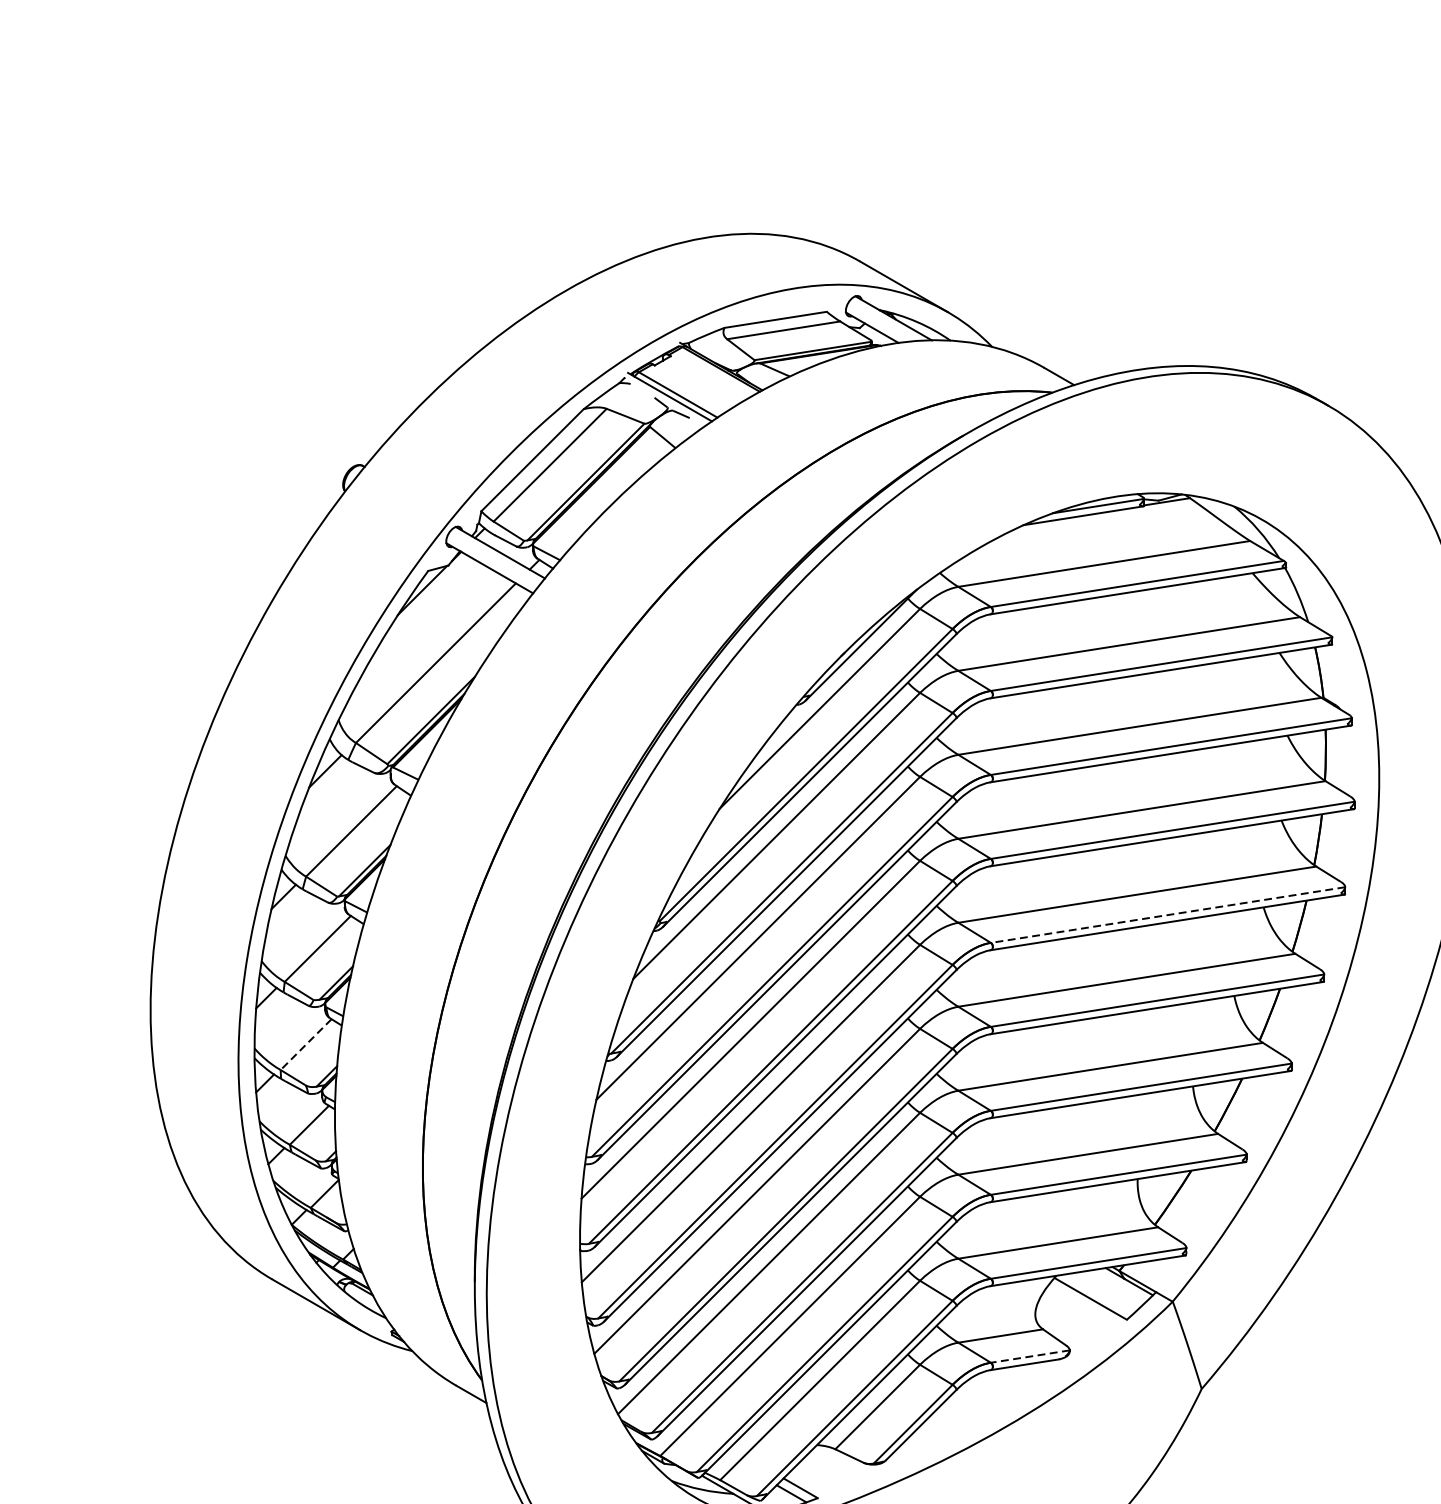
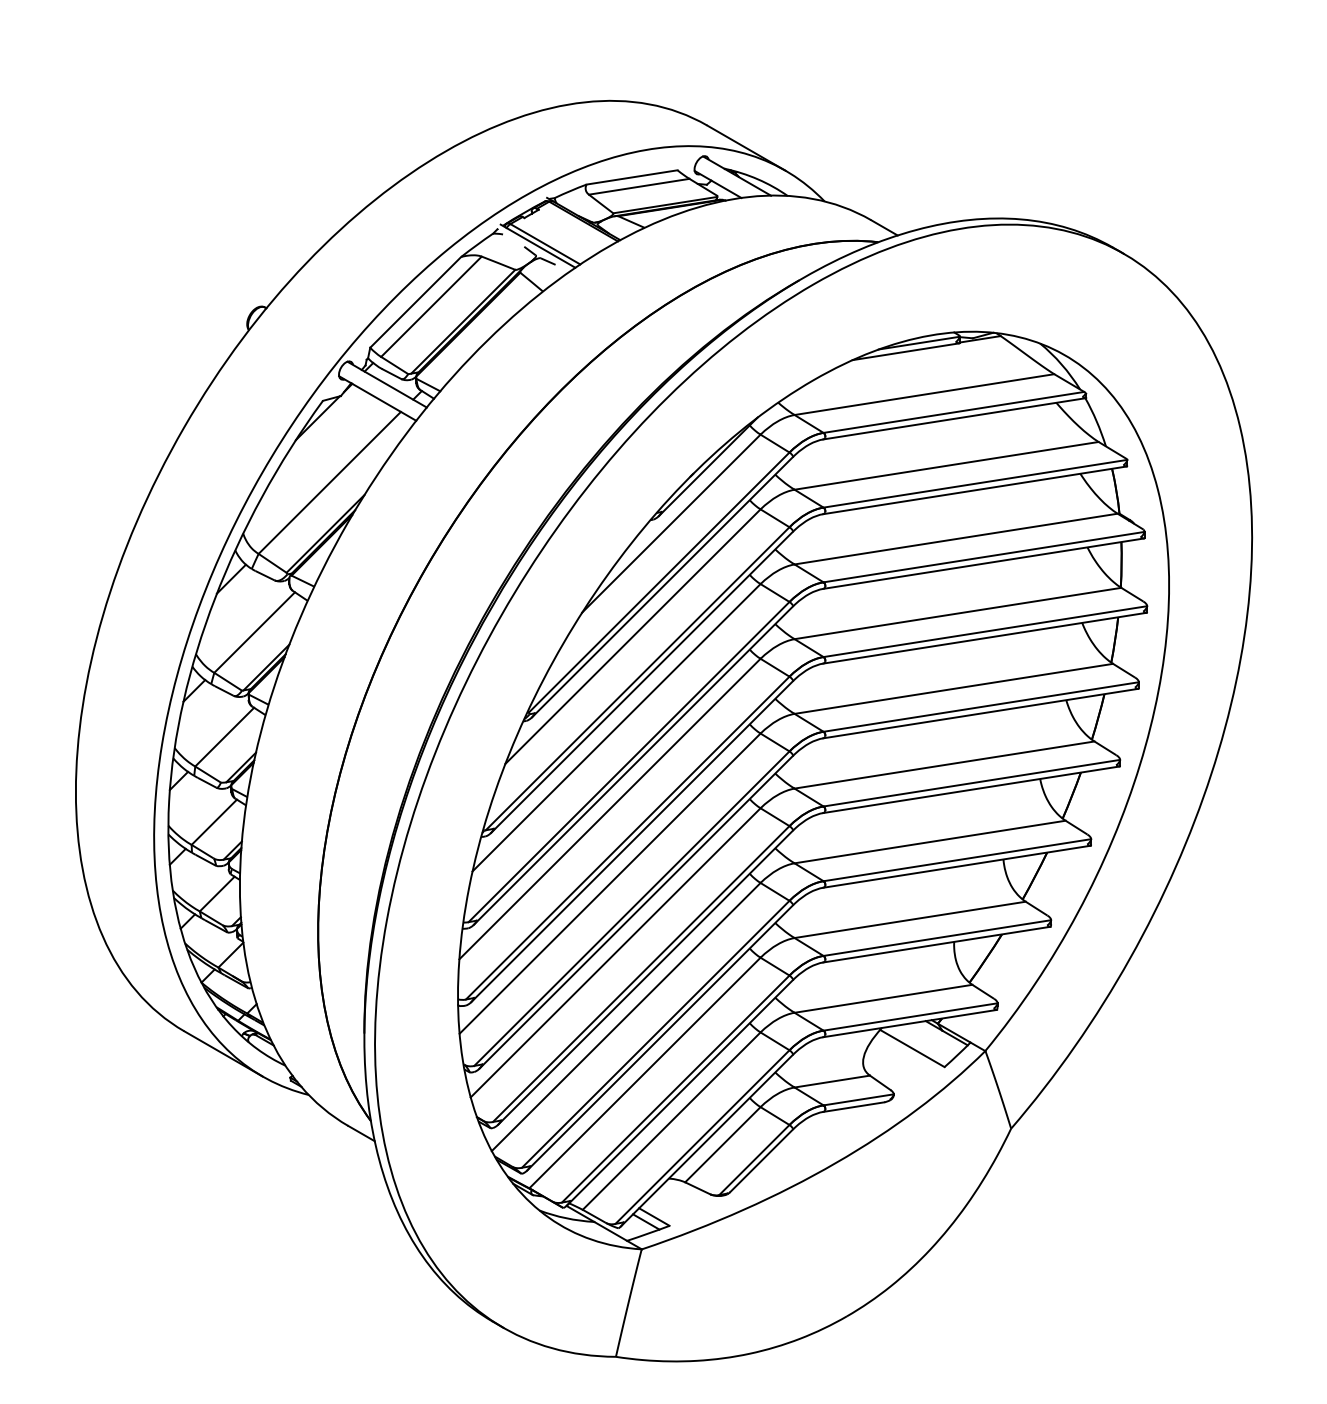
line: (1168, 915) -> (981, 707), dashed -> solid
line: (305, 1044) -> (213, 822), dashed -> solid
line: (1030, 1356) -> (858, 1099), dashed -> solid

